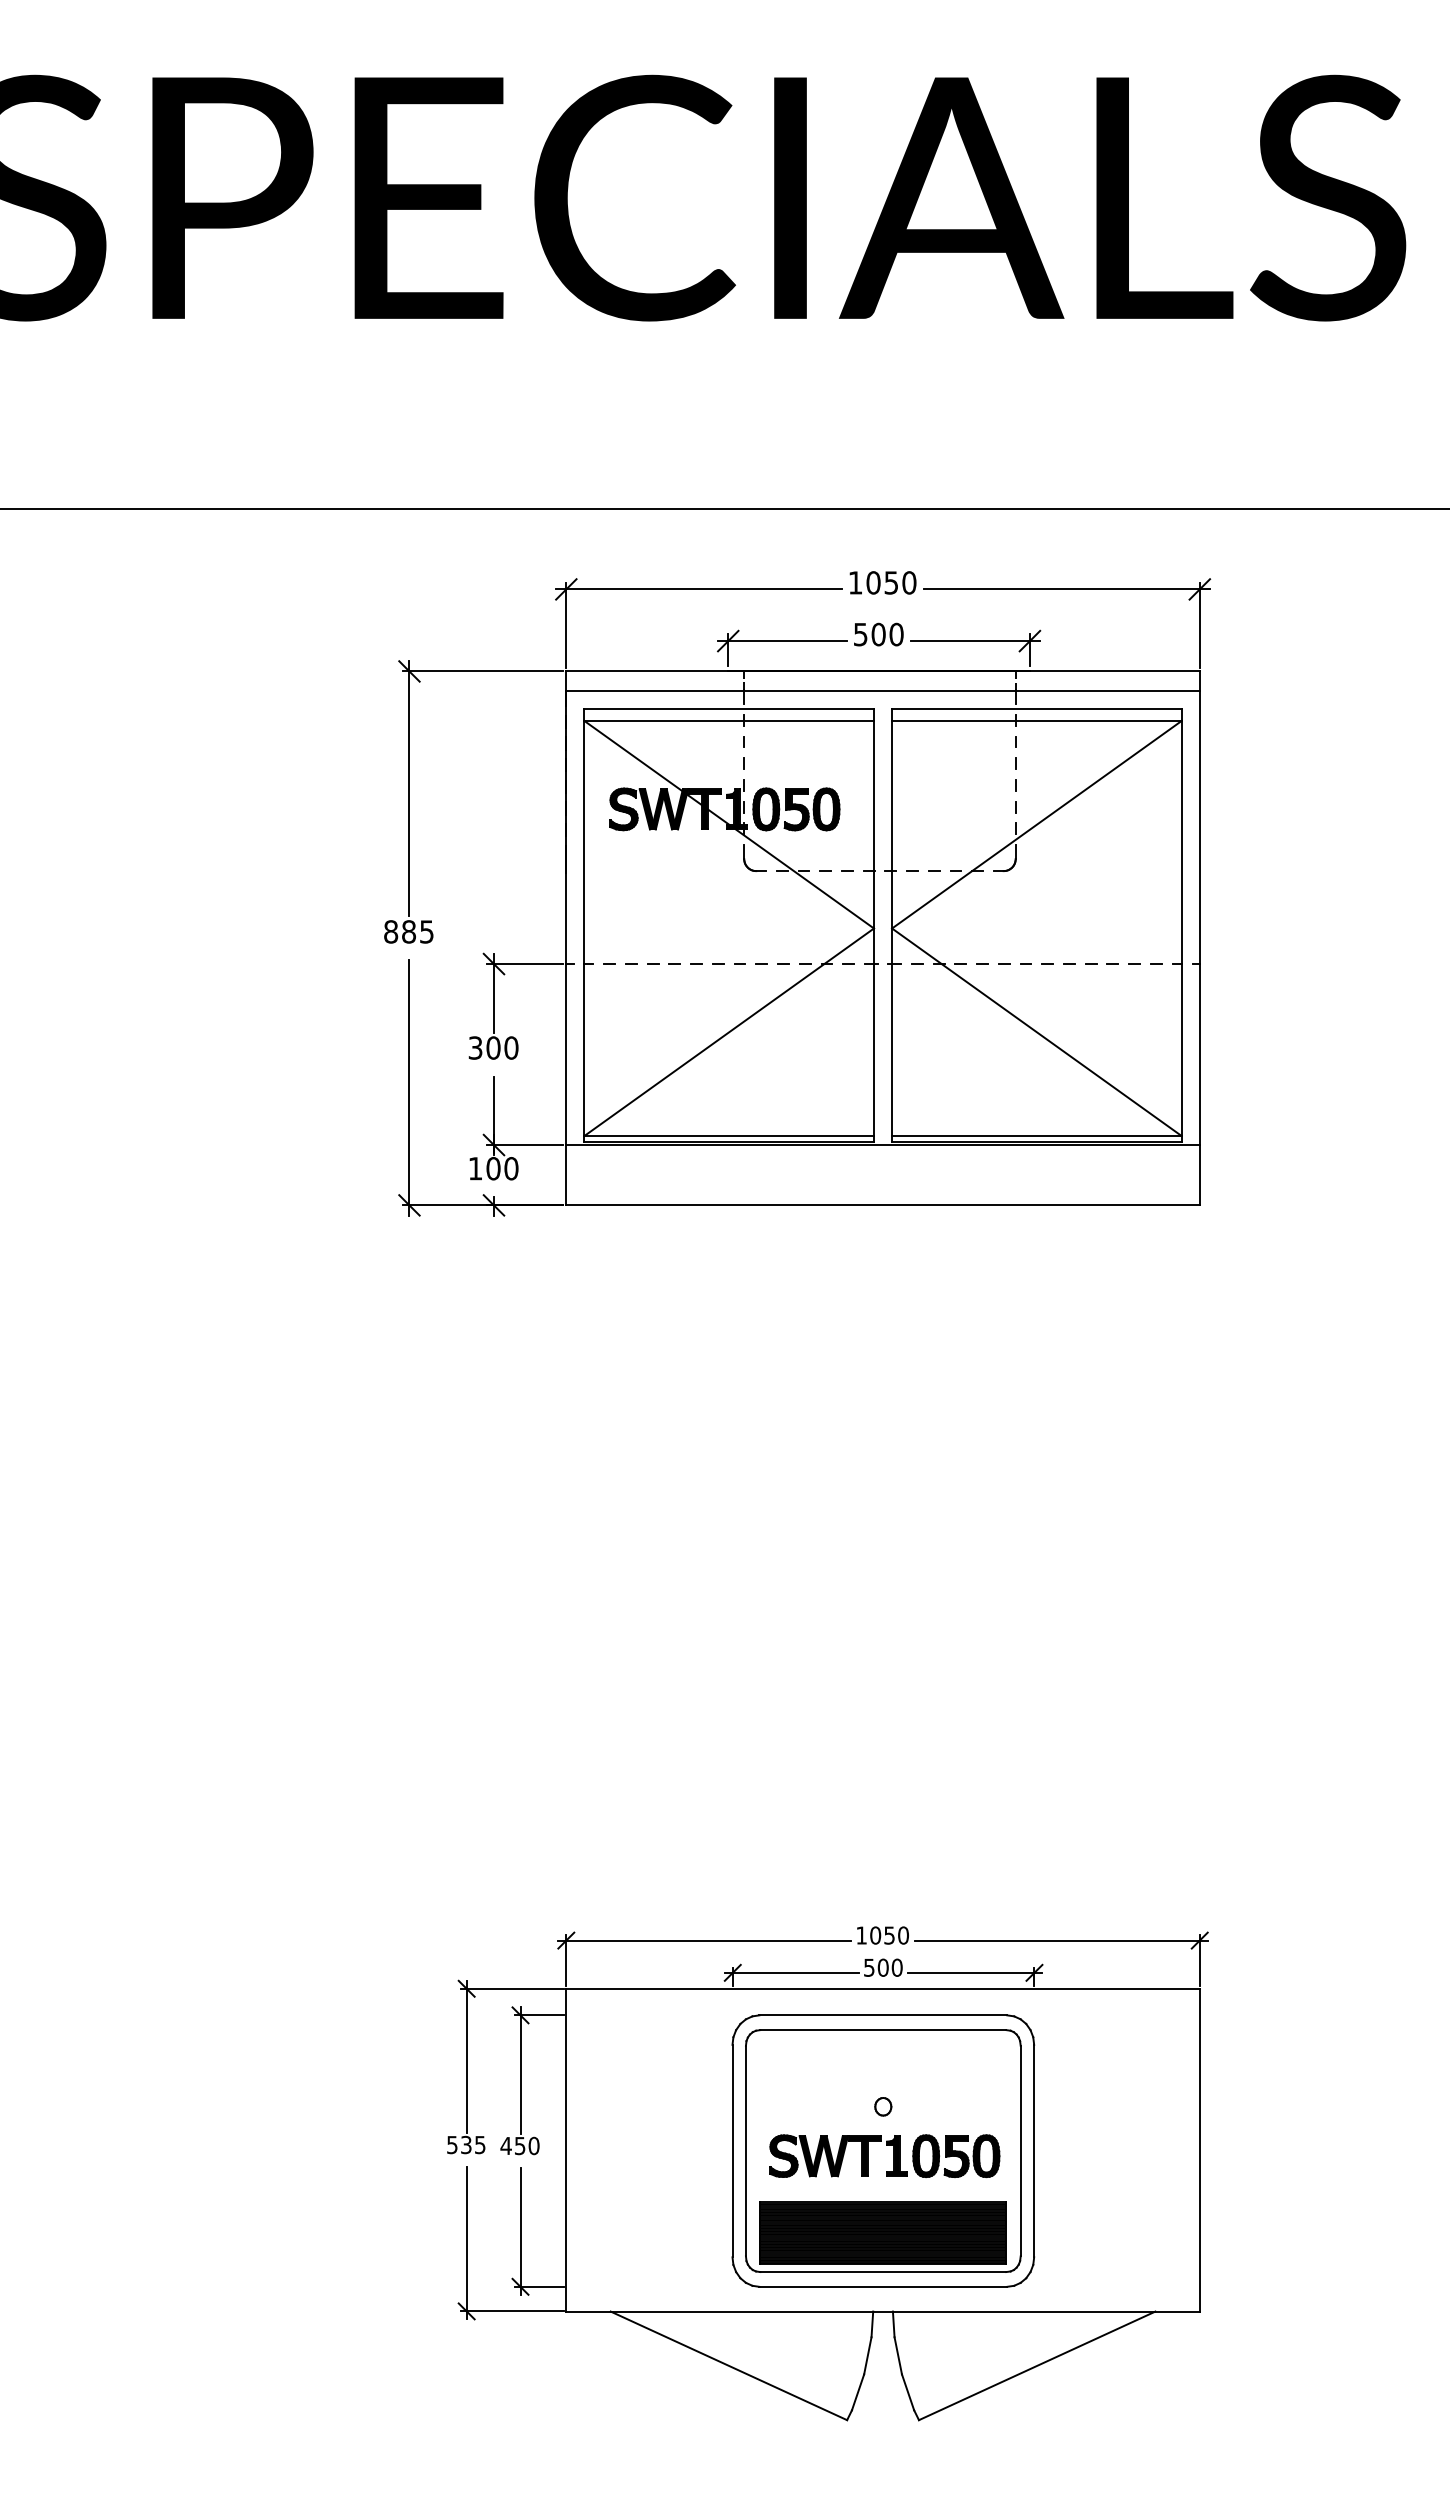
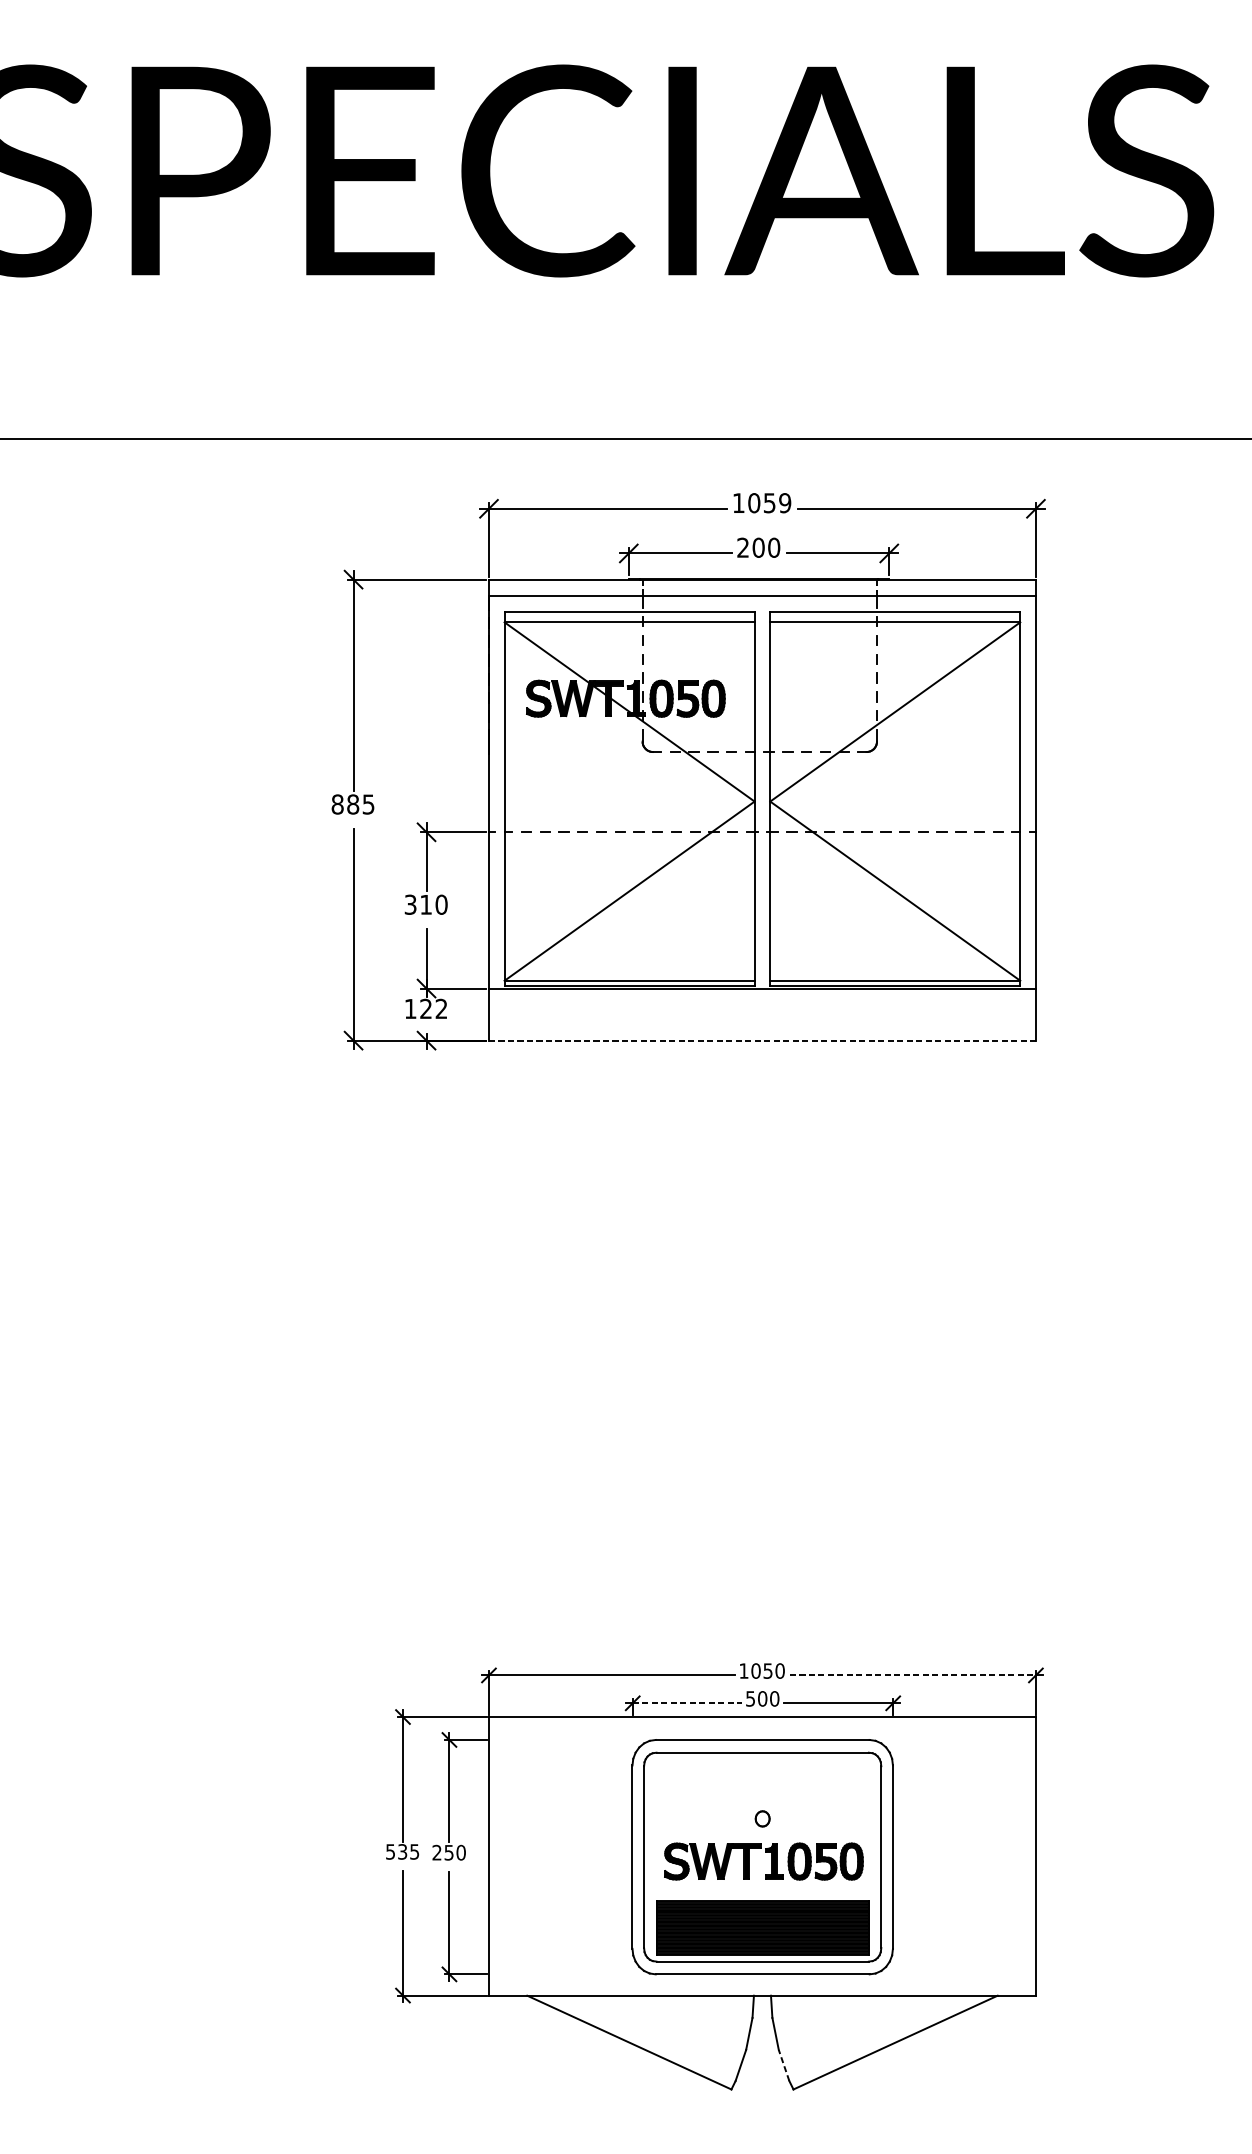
text: (909, 582) -> (785, 502), 1050 -> 1059
text: (860, 634) -> (742, 547), 500 -> 200
text: (493, 1047) -> (426, 904), 300 -> 310
text: (502, 1168) -> (433, 1008), 100 -> 122
line: (883, 1205) -> (762, 1040), solid -> dashed
line: (1057, 1940) -> (913, 1675), solid -> dashed
line: (796, 1972) -> (687, 1702), solid -> dashed
text: (505, 2145) -> (436, 1852), 450 -> 250
line: (908, 2392) -> (784, 2065), solid -> dashed

